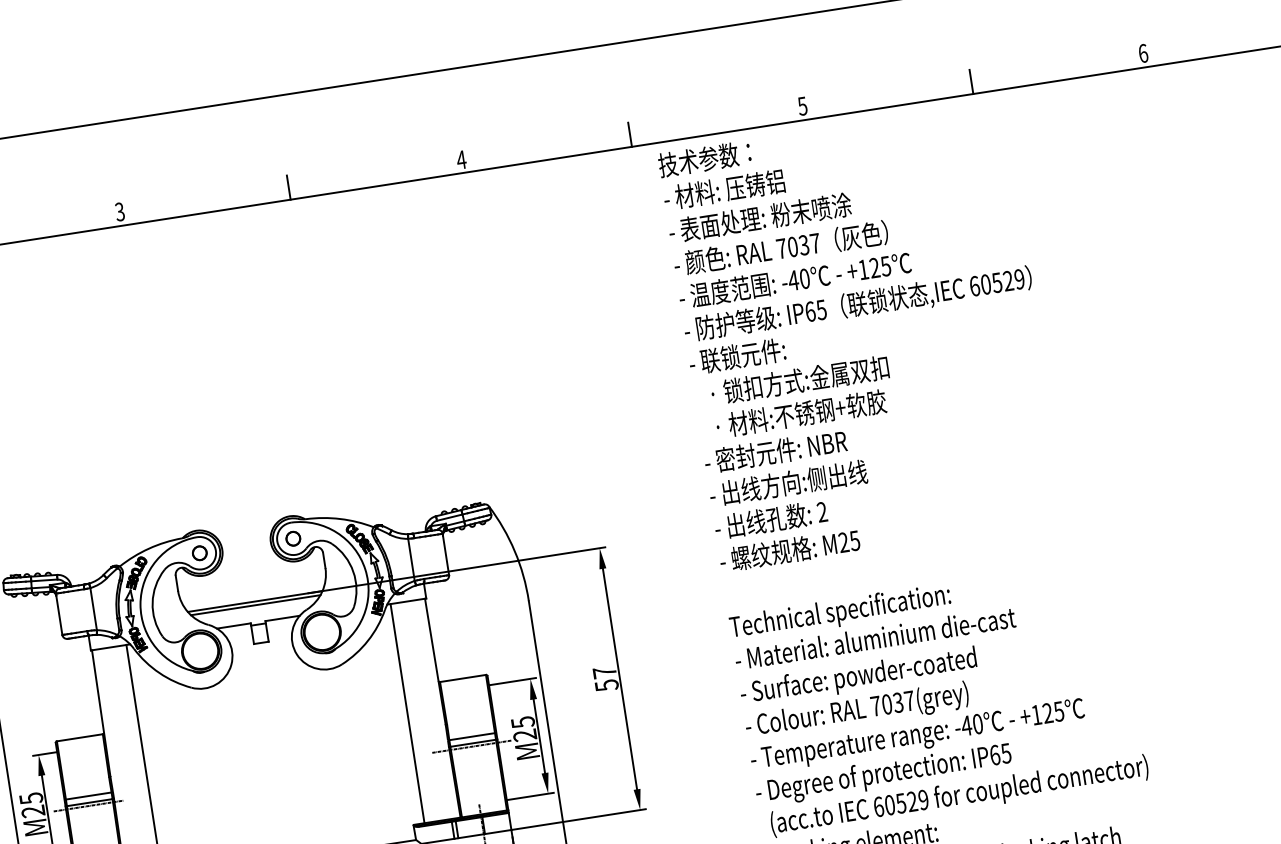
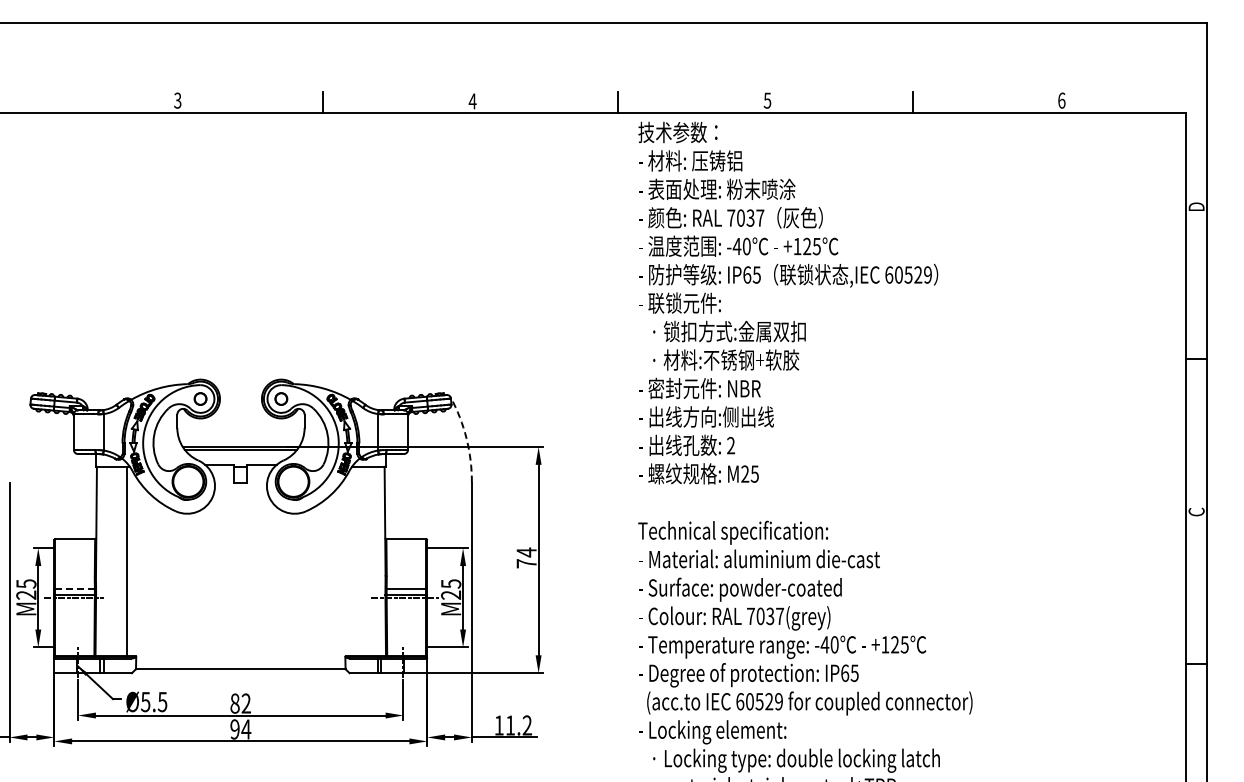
arc: (514, 551) -> (466, 438), solid -> dashed
text: (605, 678) -> (526, 557), 57 -> 74
line: (407, 713) -> (354, 561), removed
line: (89, 796) -> (75, 589), solid -> dashed

